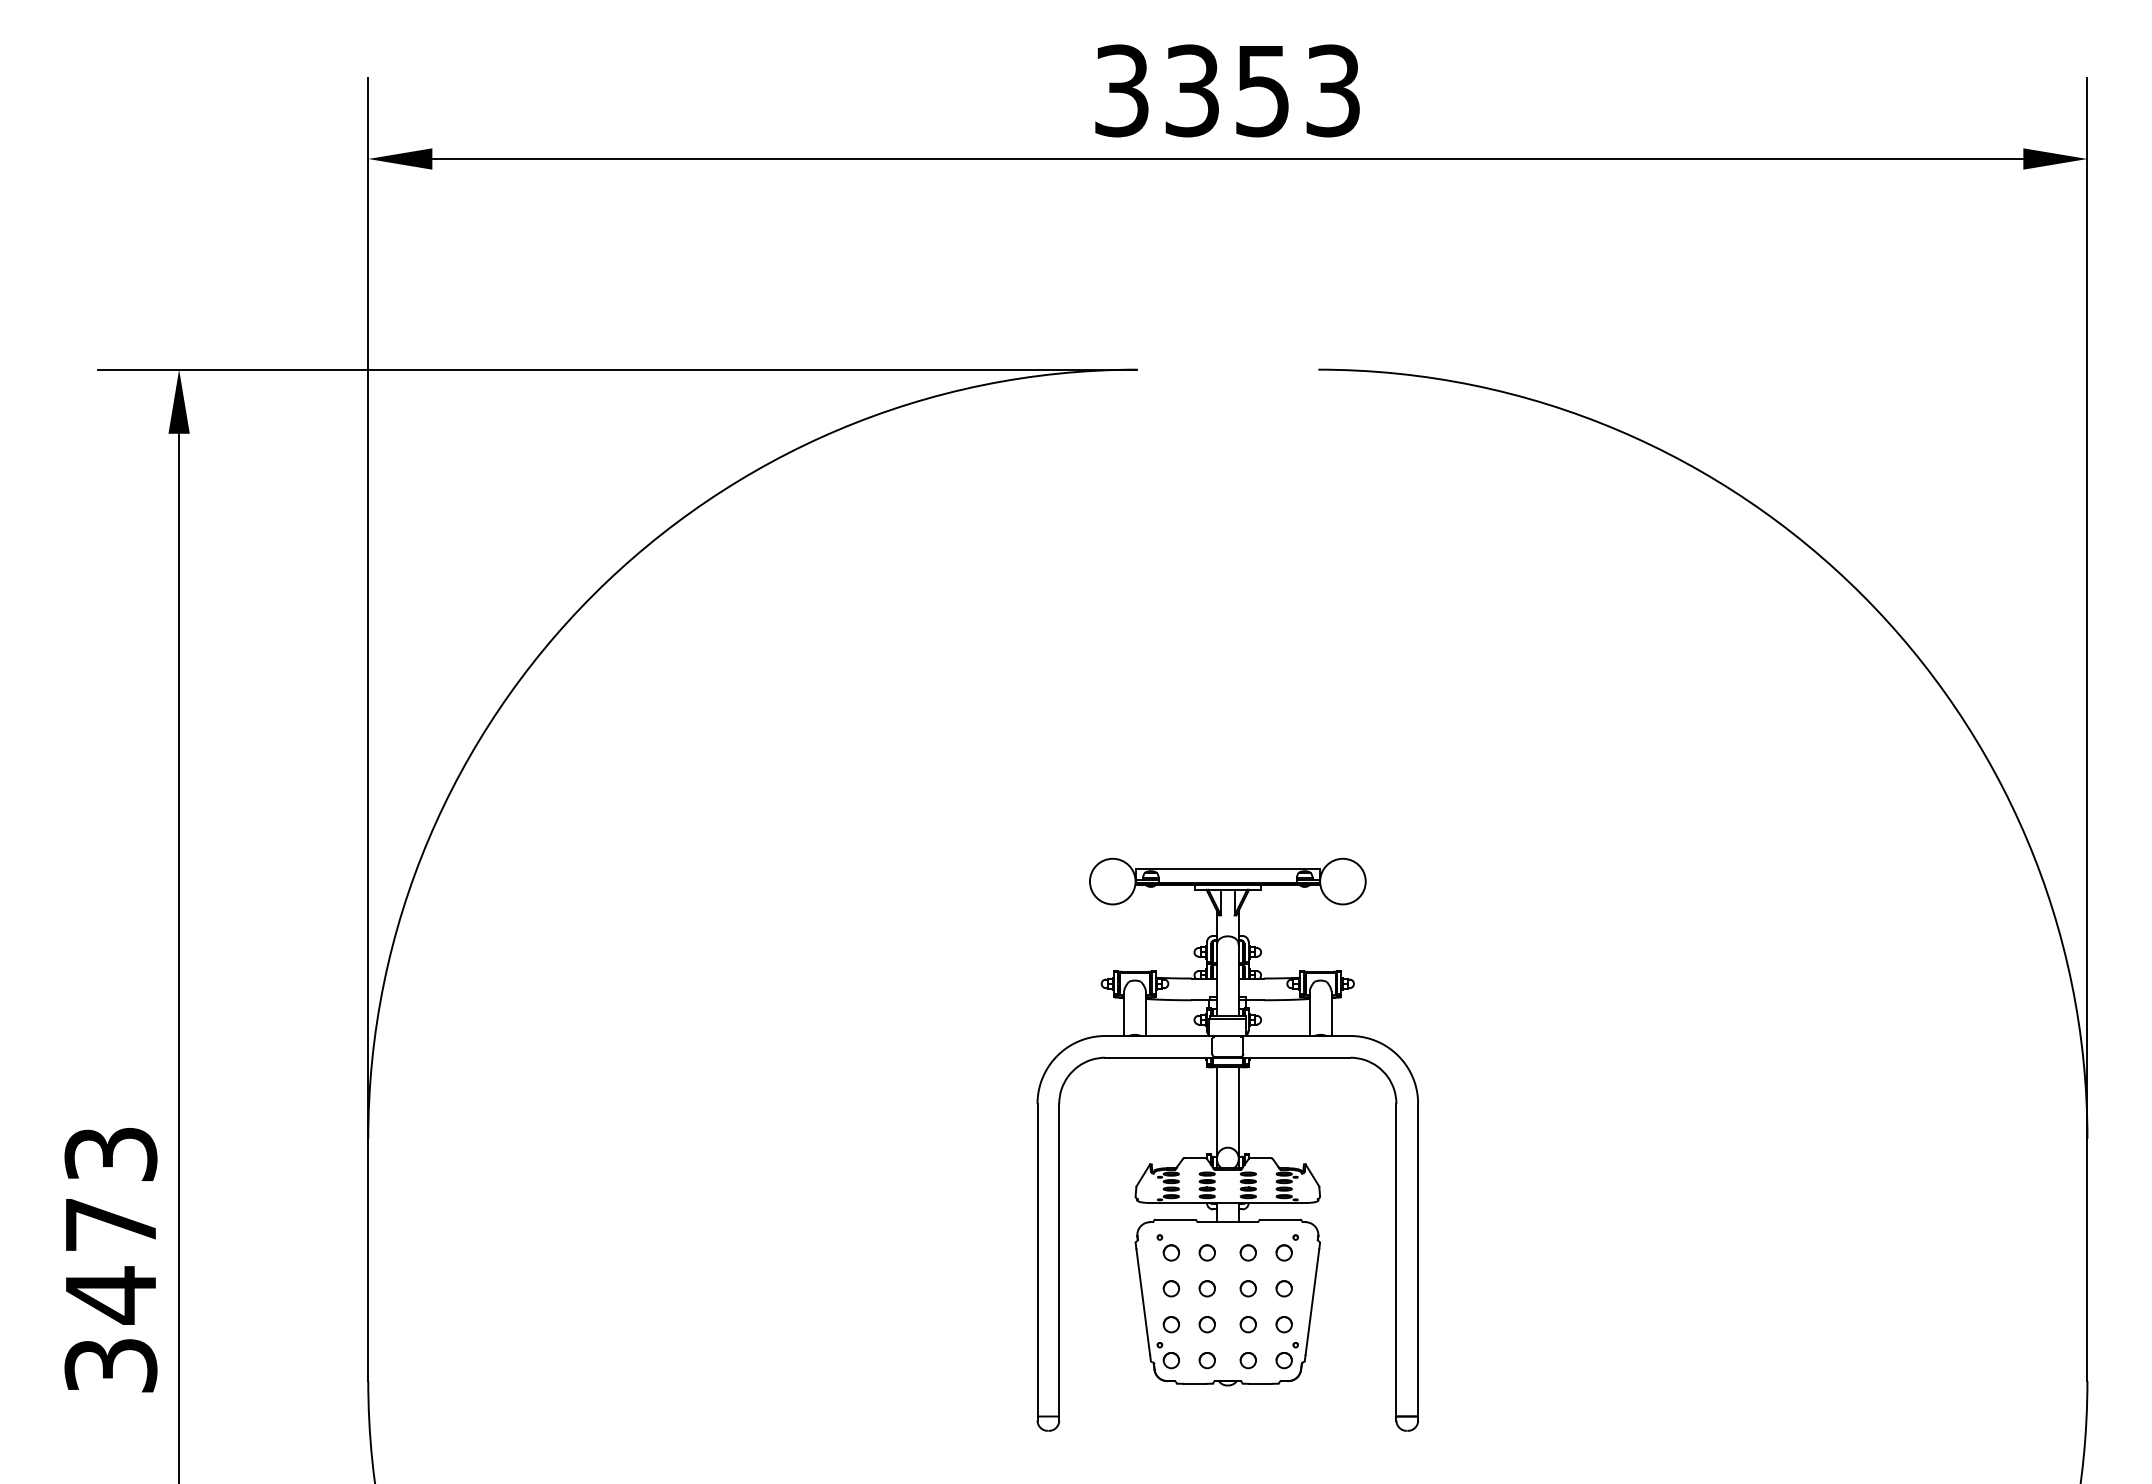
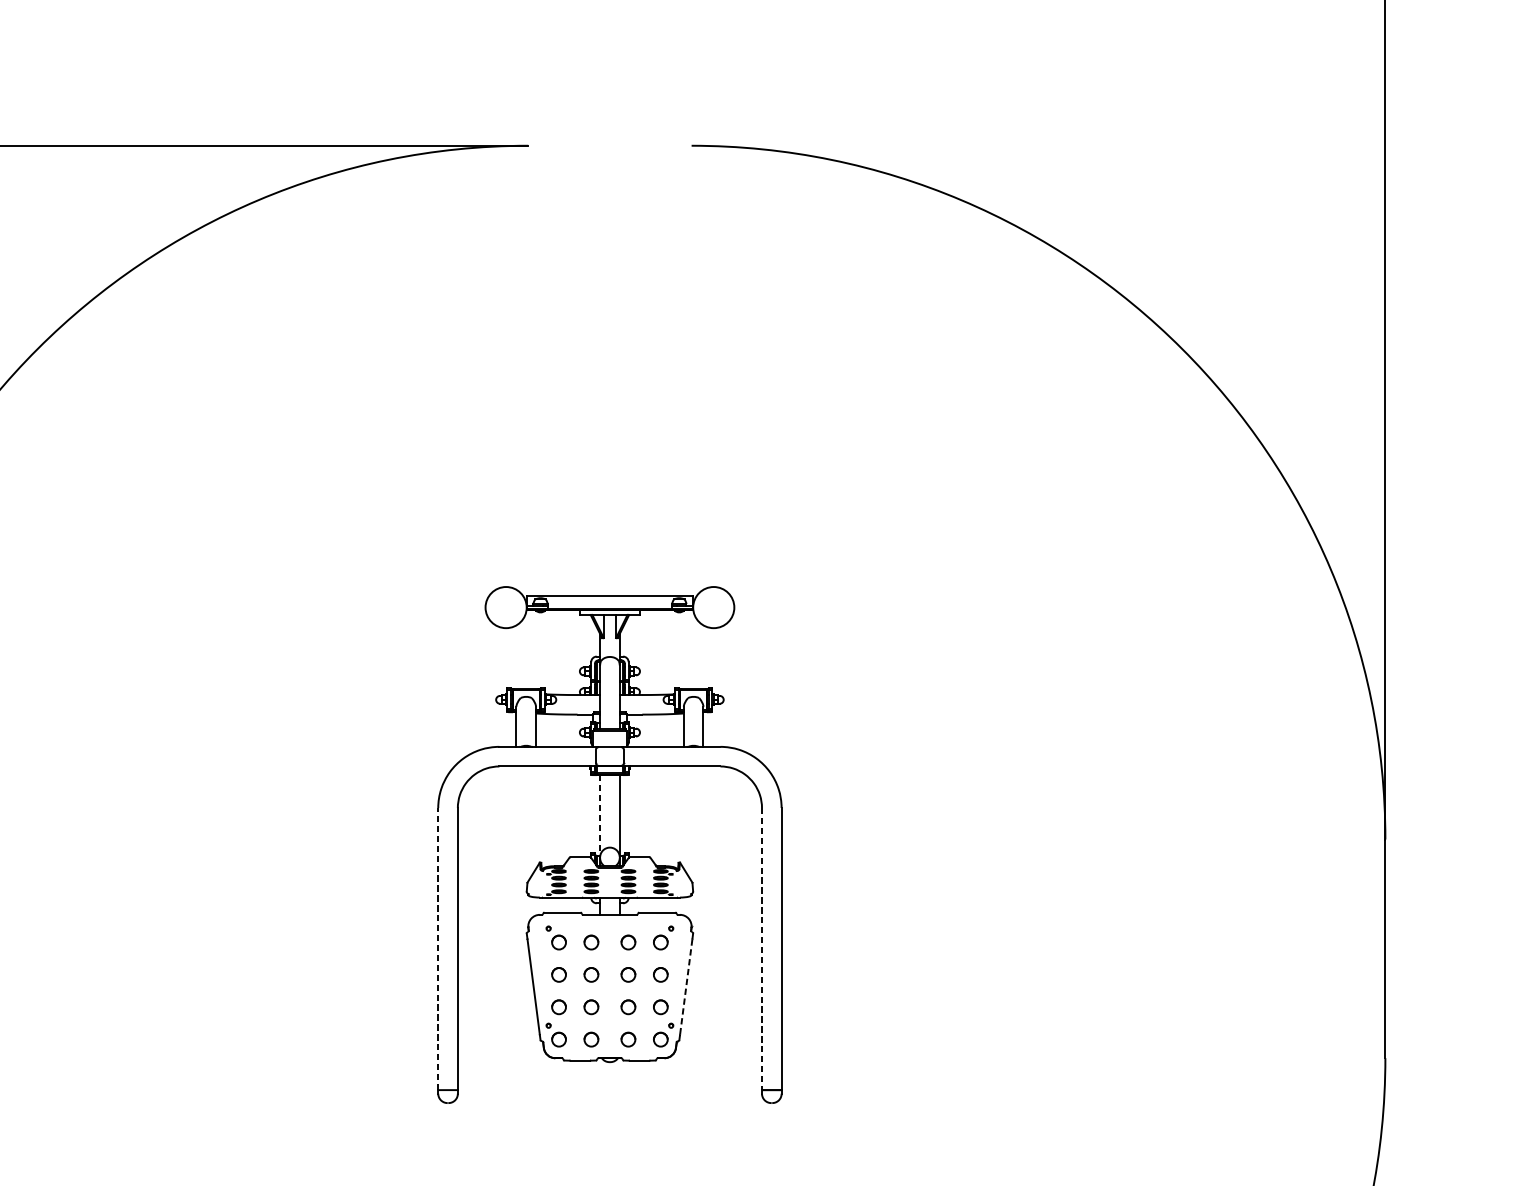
line: (1216, 1112) -> (599, 815), solid -> dashed
line: (1037, 1259) -> (438, 948), solid -> dashed
line: (1396, 1260) -> (762, 949), solid -> dashed
line: (1312, 1302) -> (686, 987), solid -> dashed

